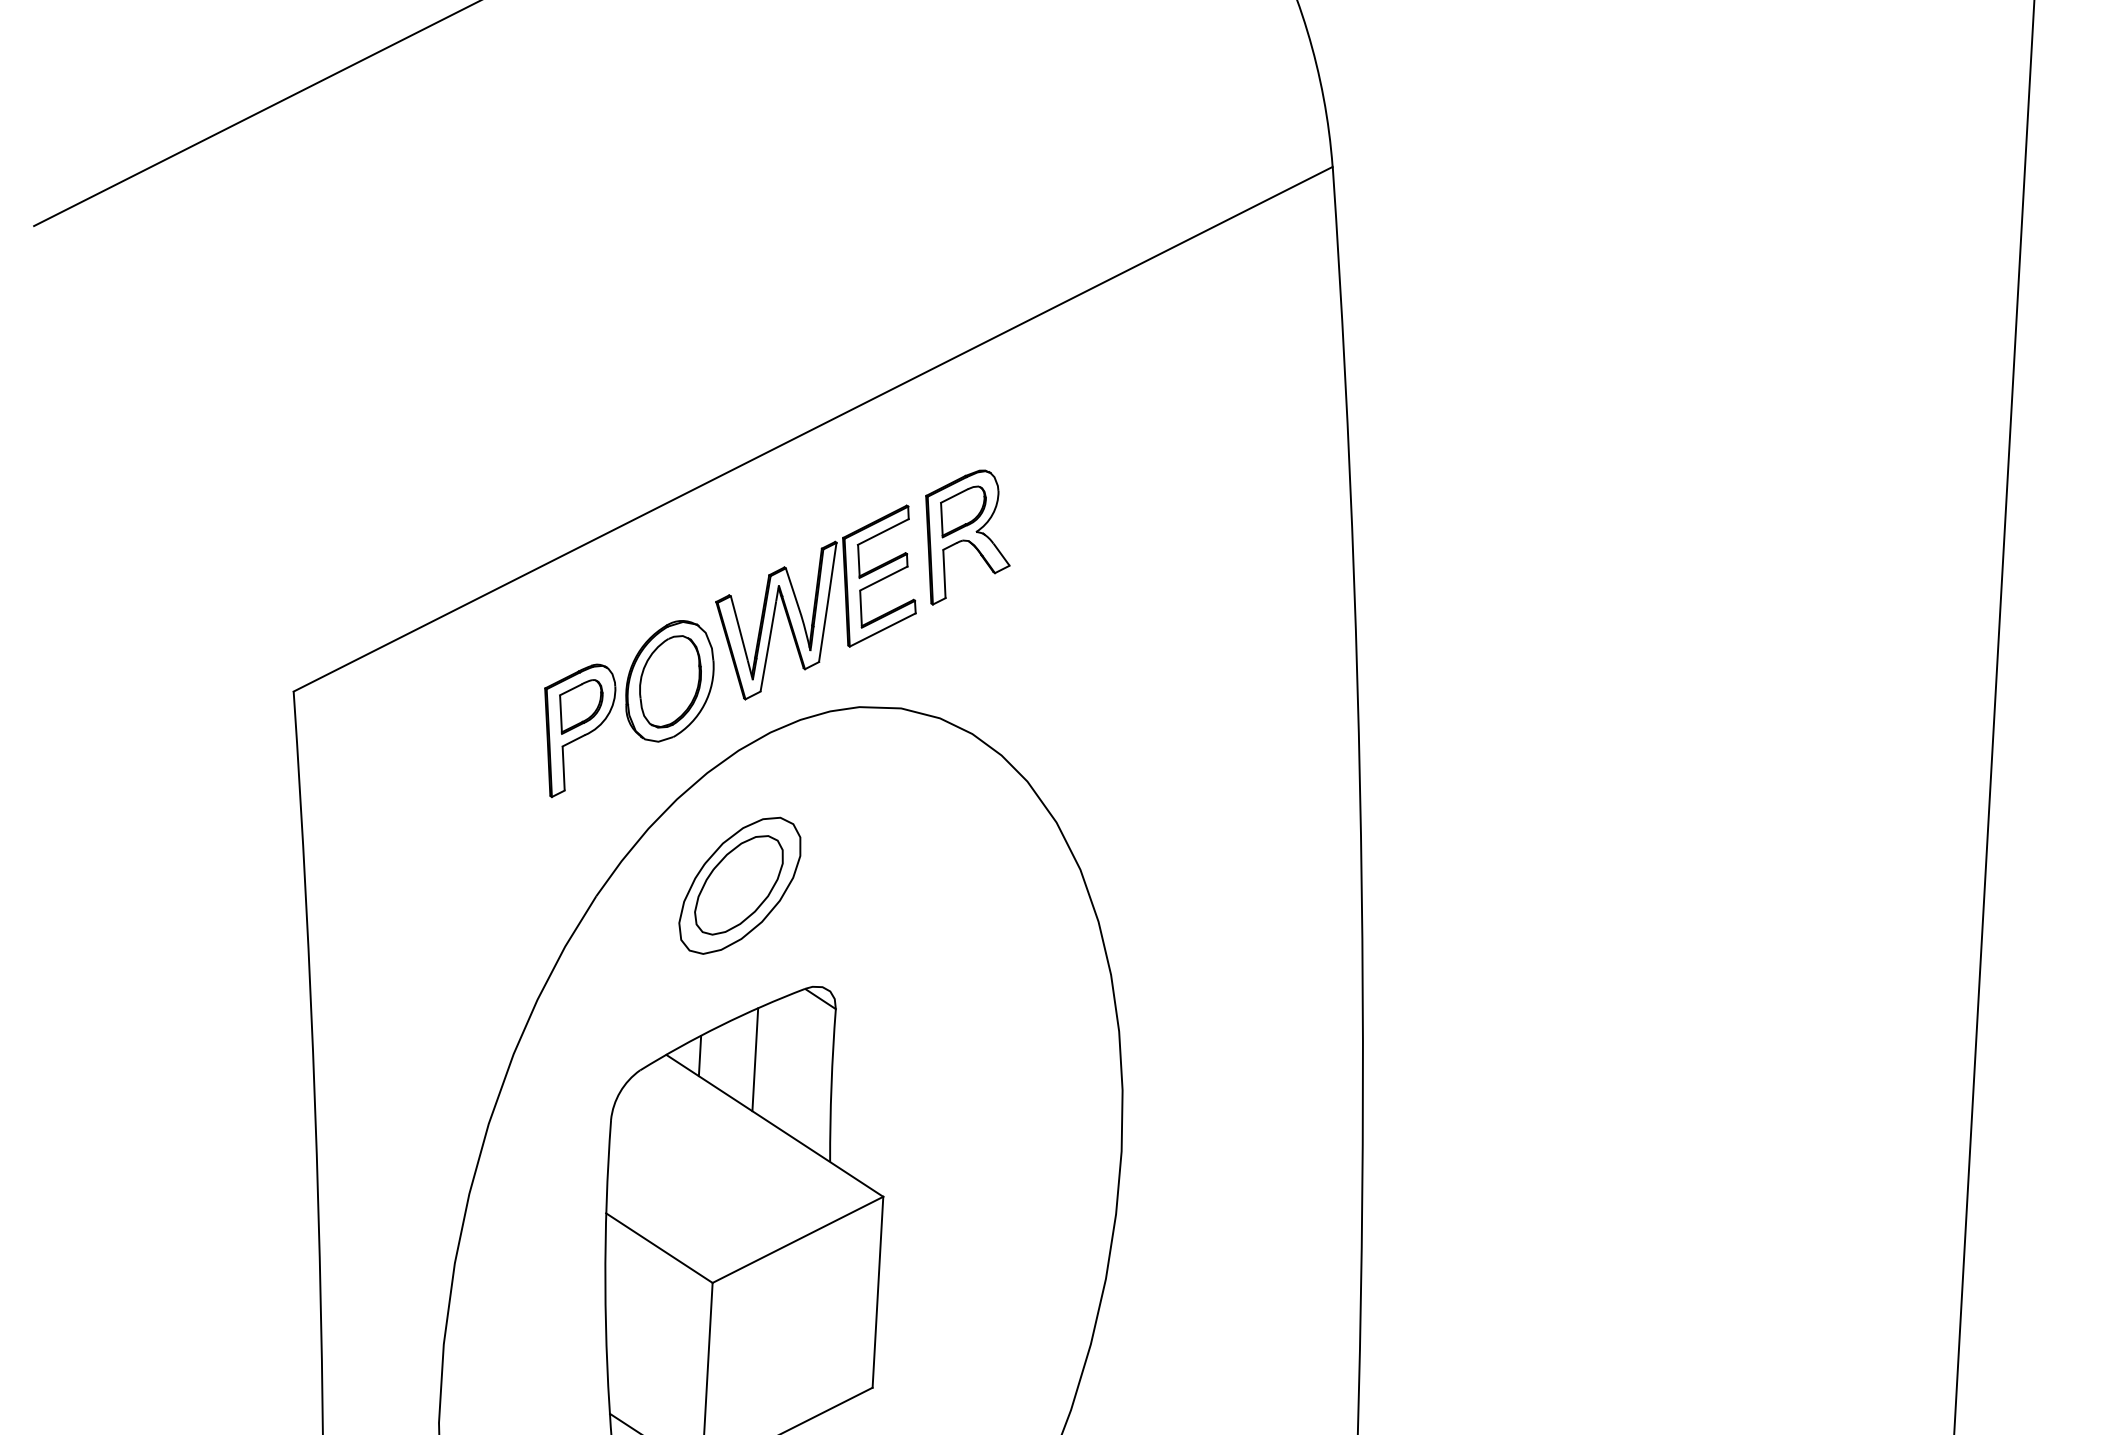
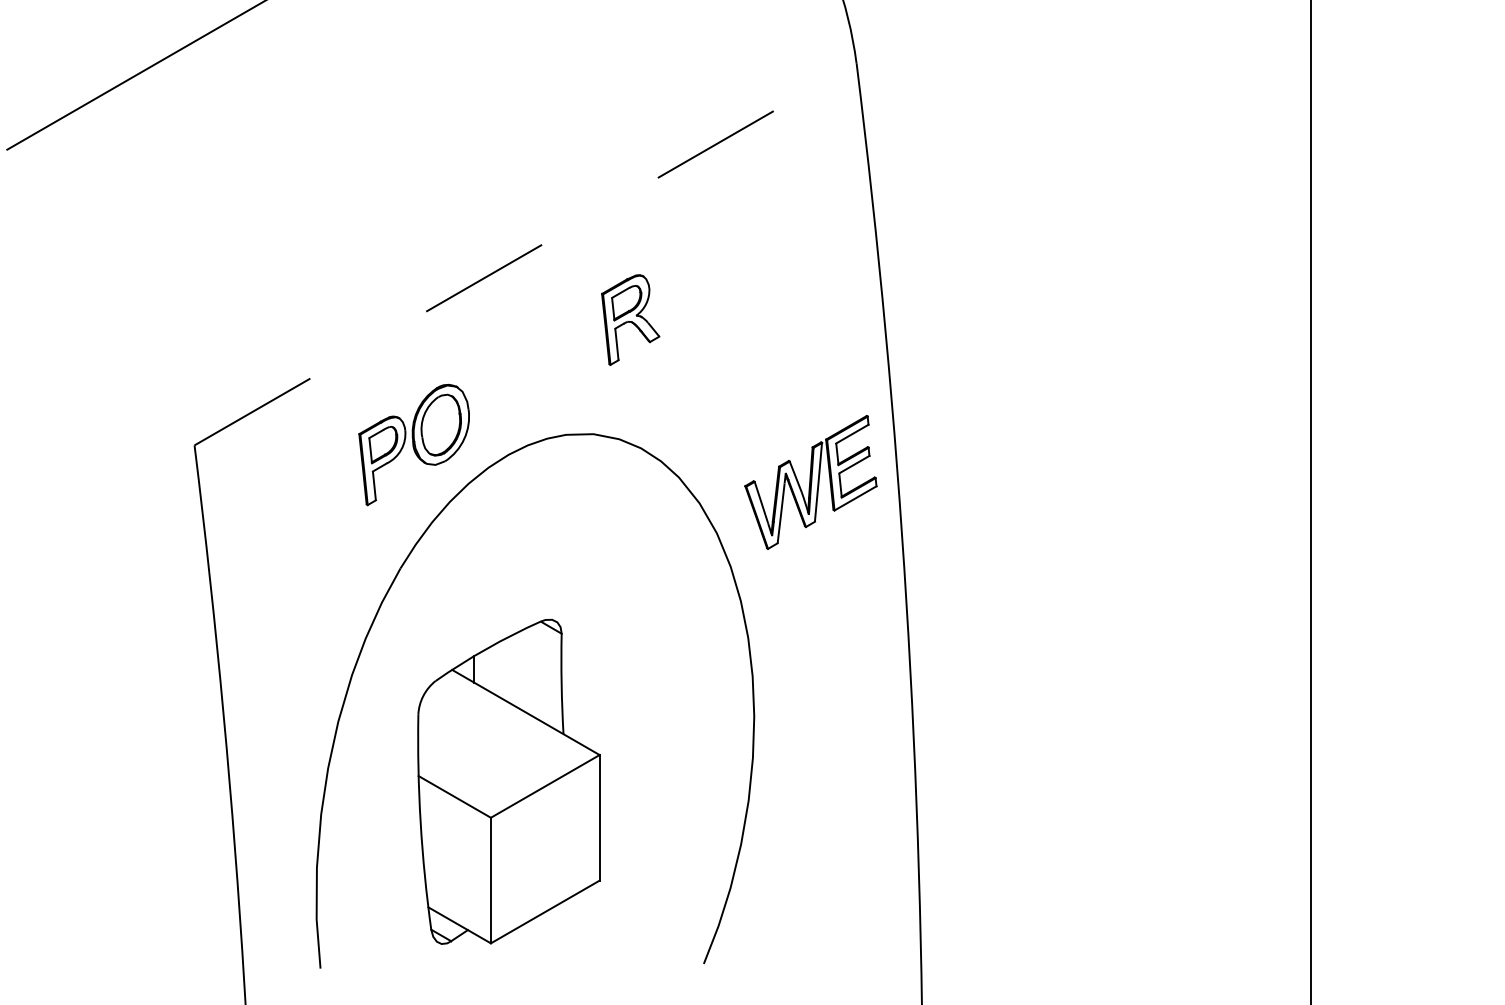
line: (814, 429) -> (526, 254), solid -> dashed
part: (815, 601) -> (810, 482), moved
part: (740, 885) -> (494, 556), removed
line: (754, 1059) -> (510, 669), removed

